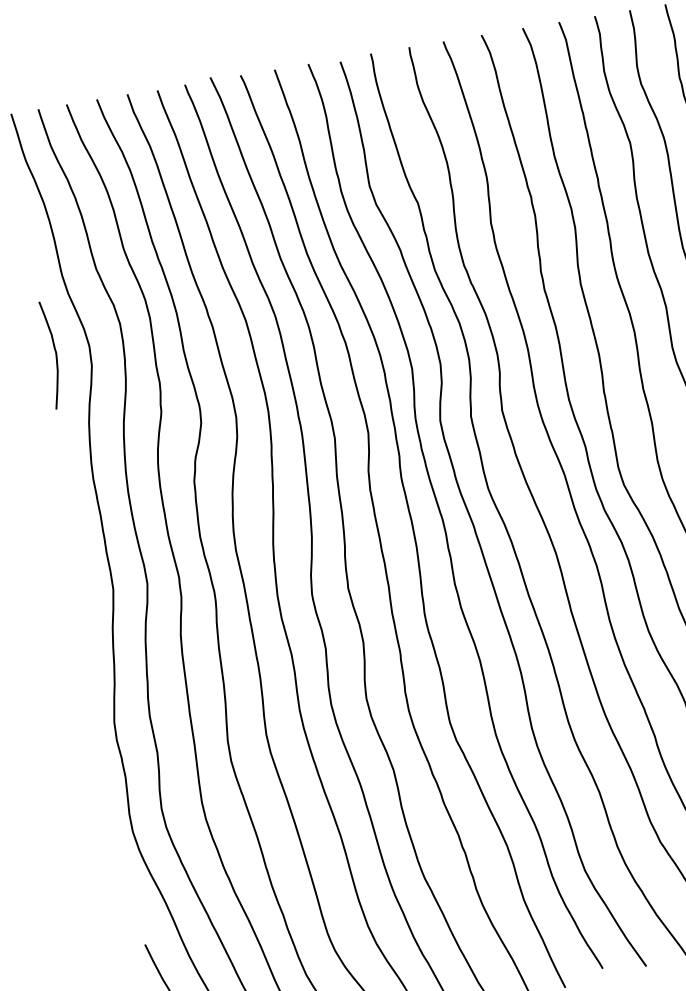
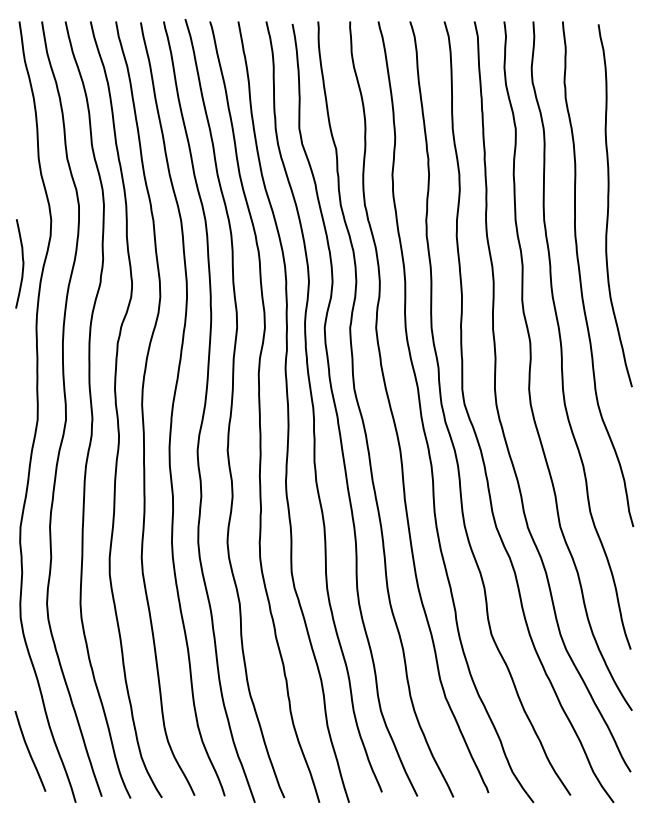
curve: (55, 353) -> (22, 263), moved

